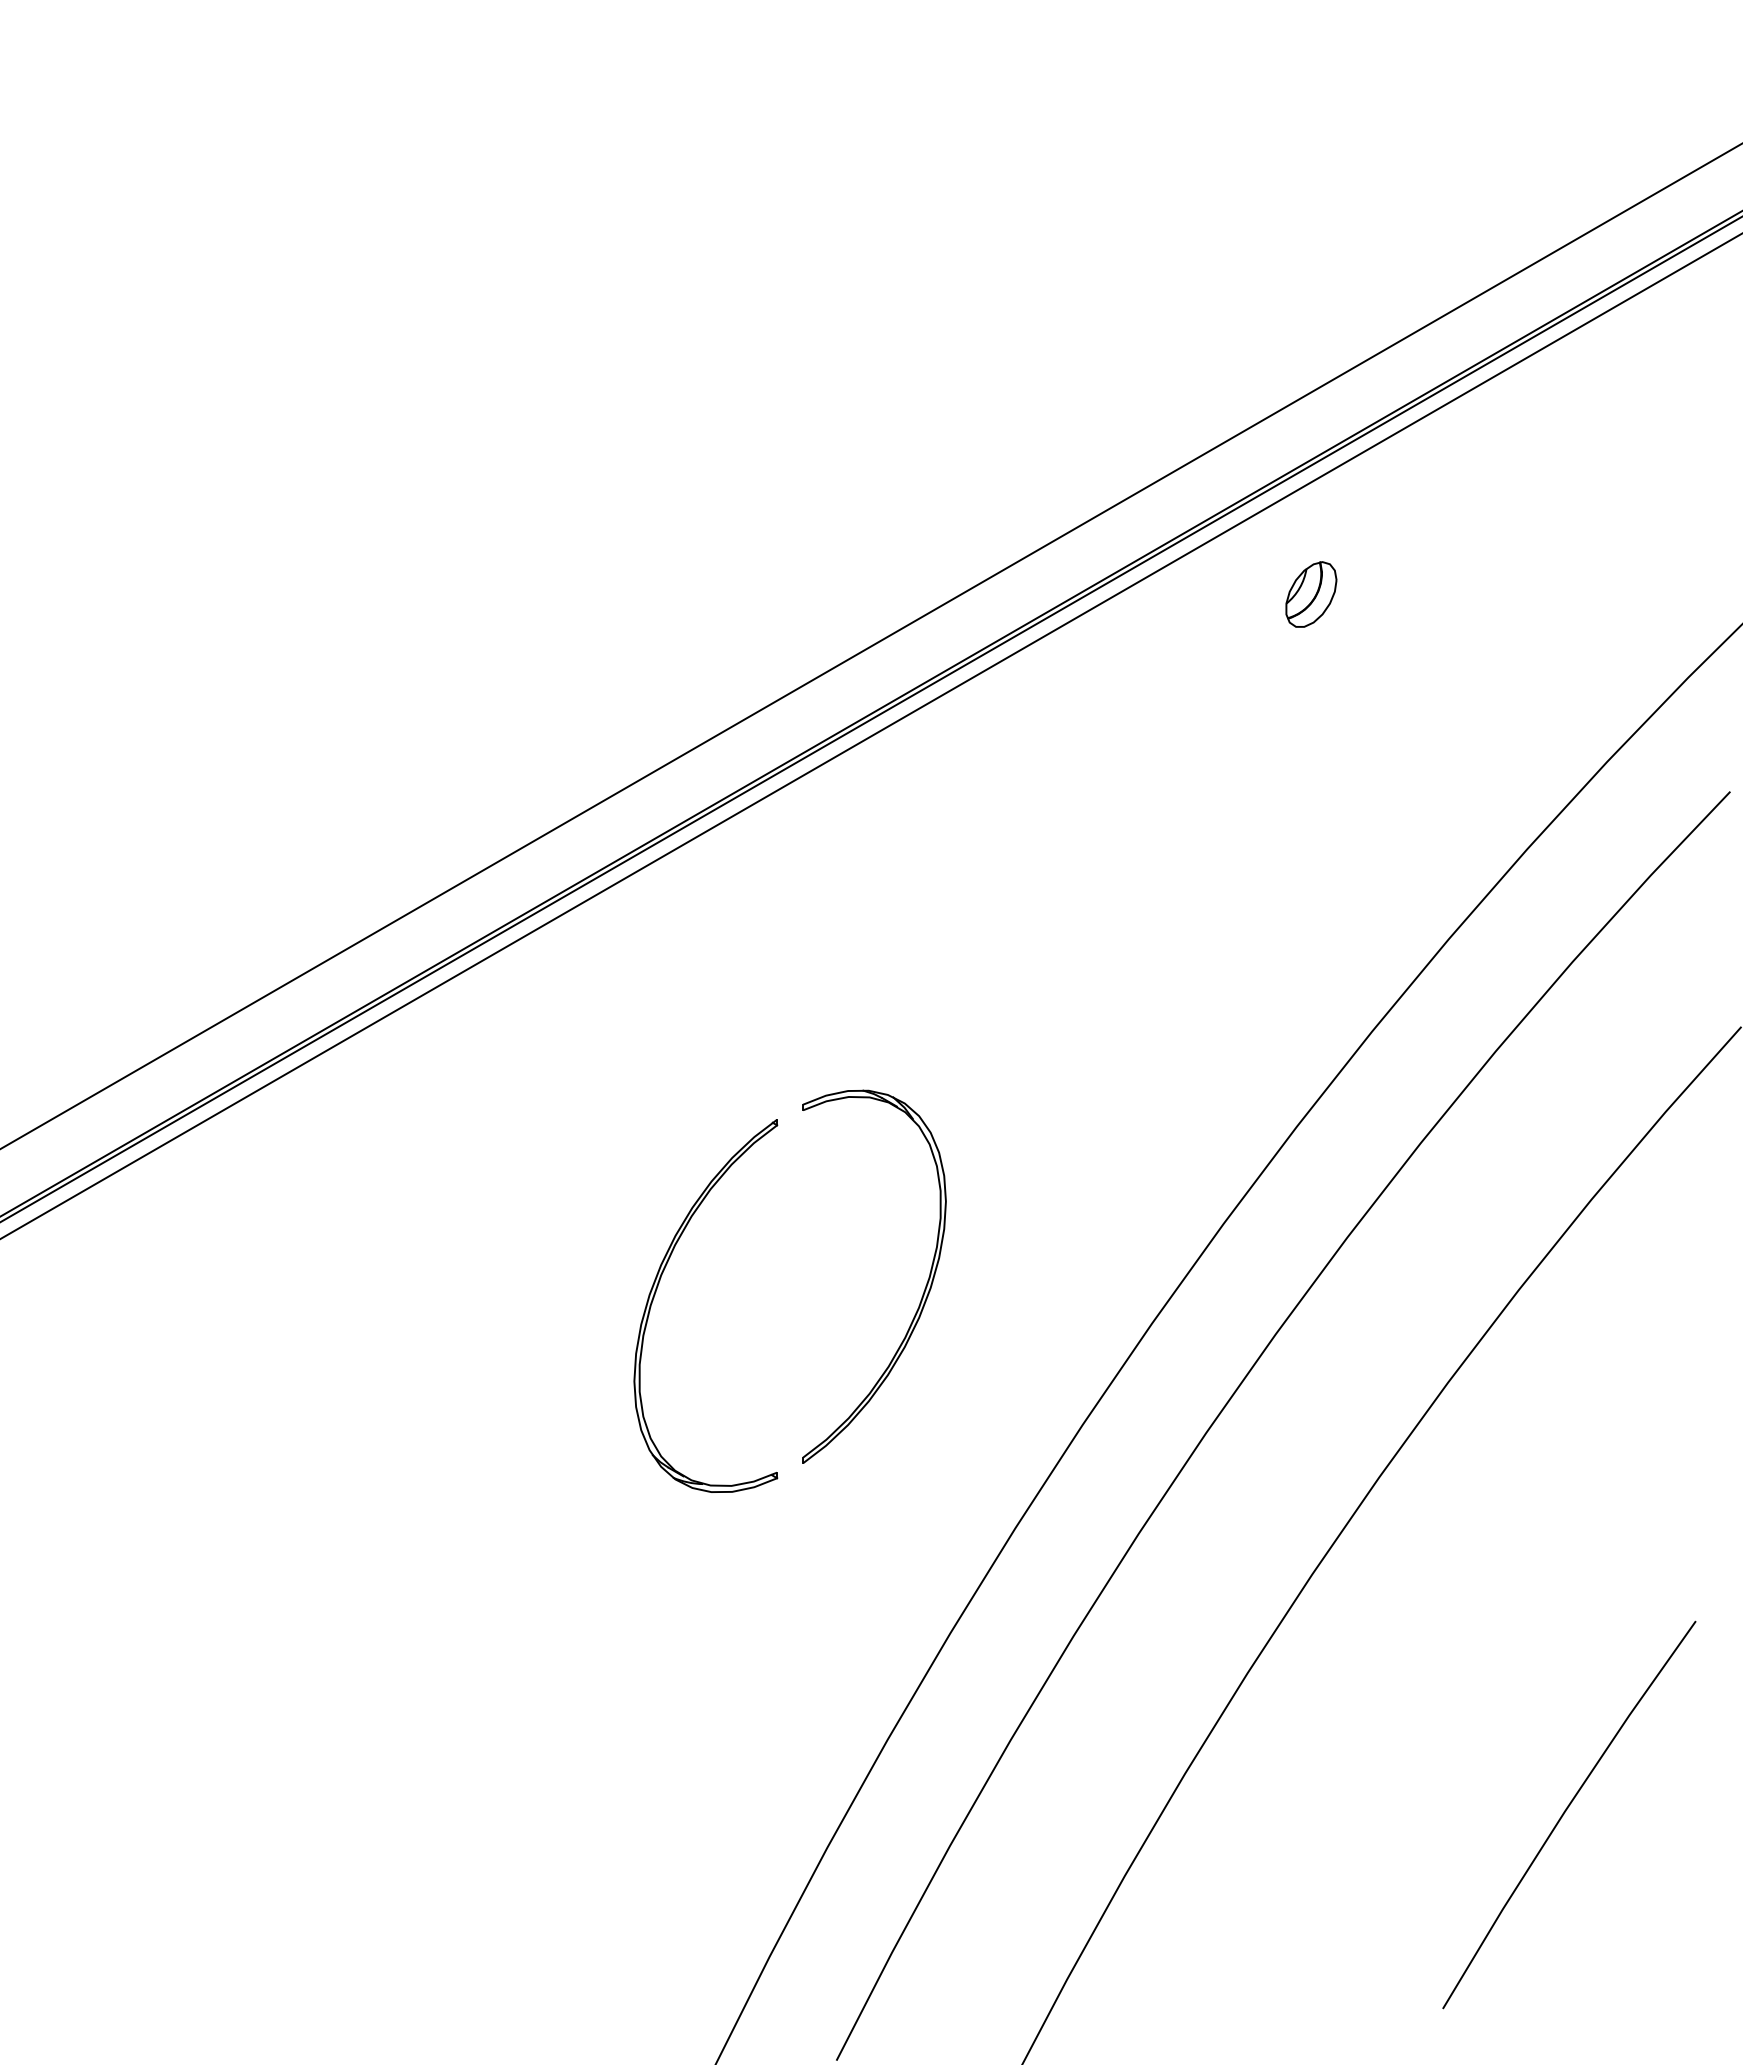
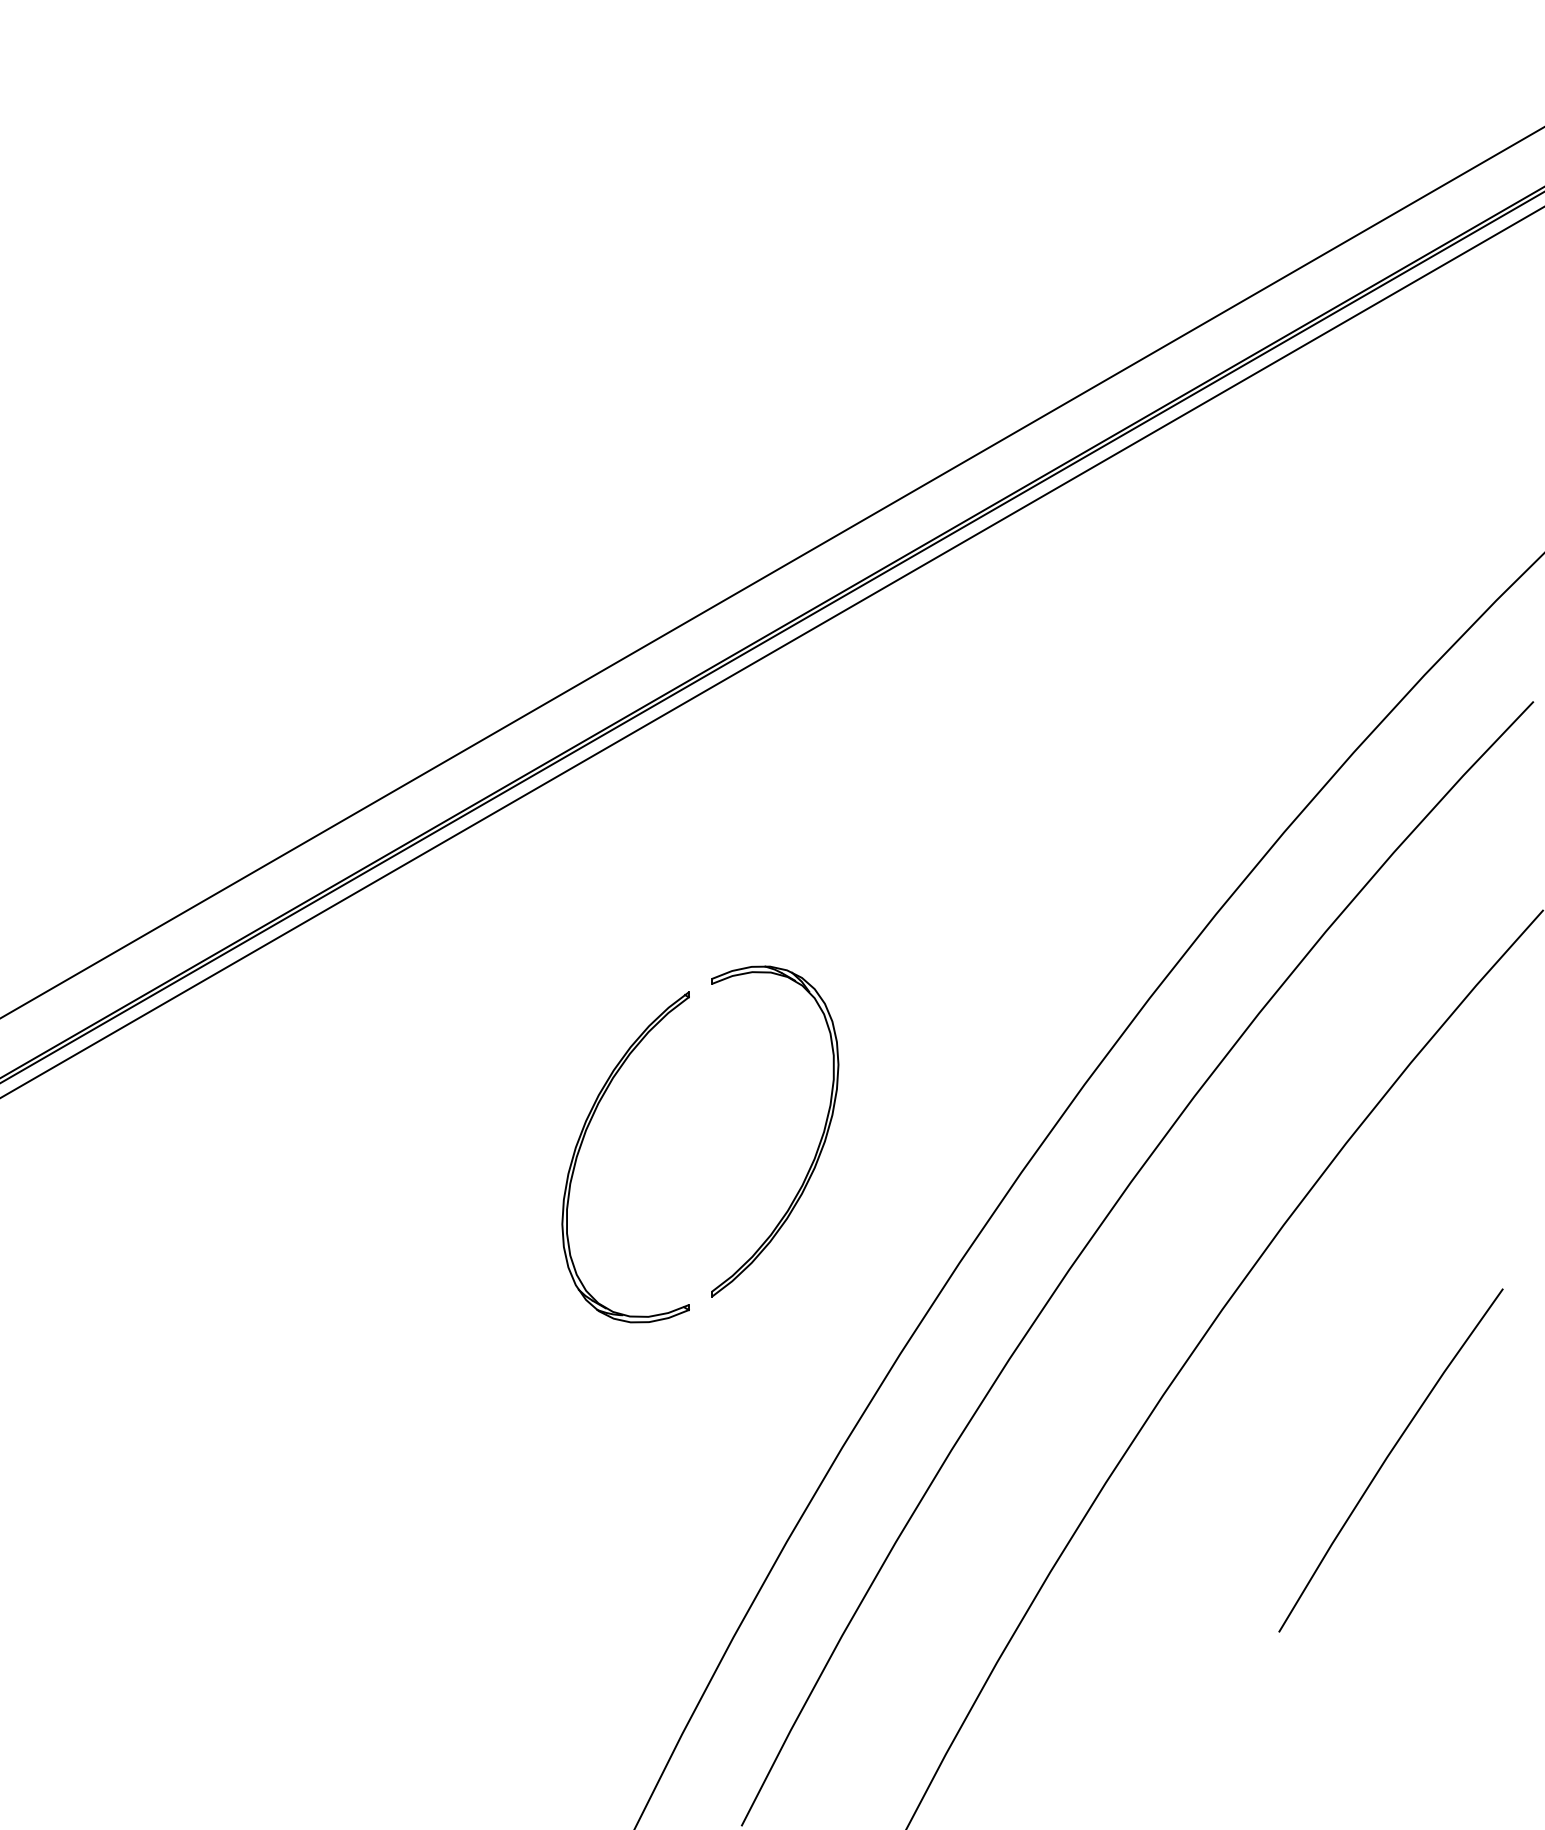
part: (1311, 594) -> (1162, 526), removed
line: (1566, 1811) -> (1388, 1457), moved

